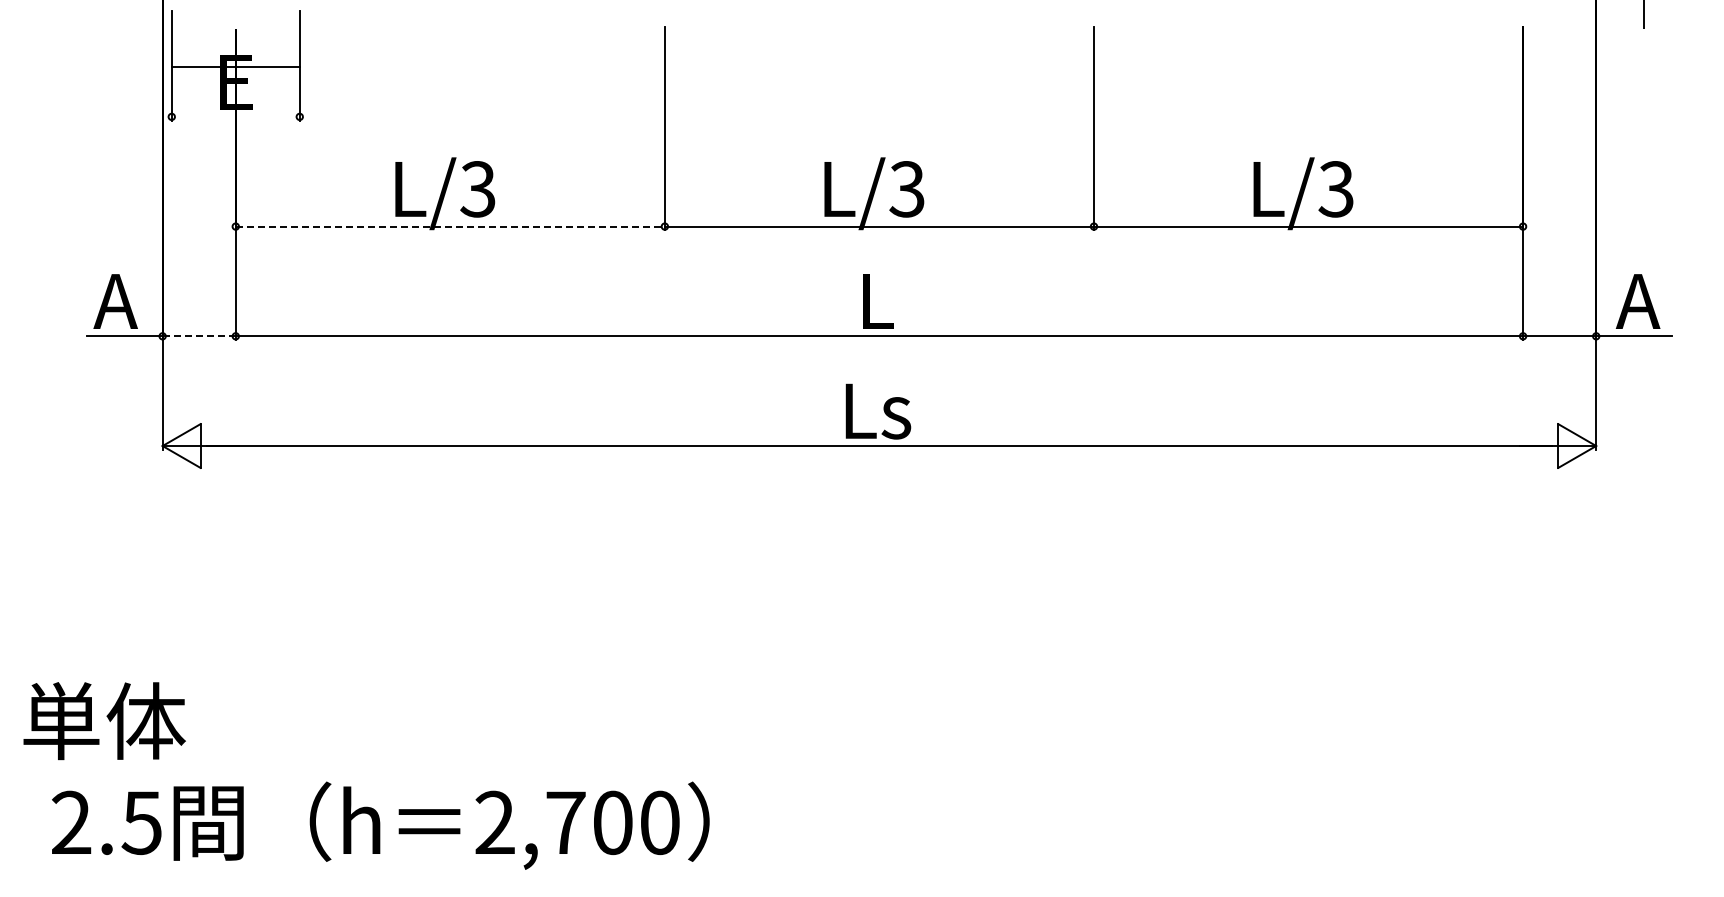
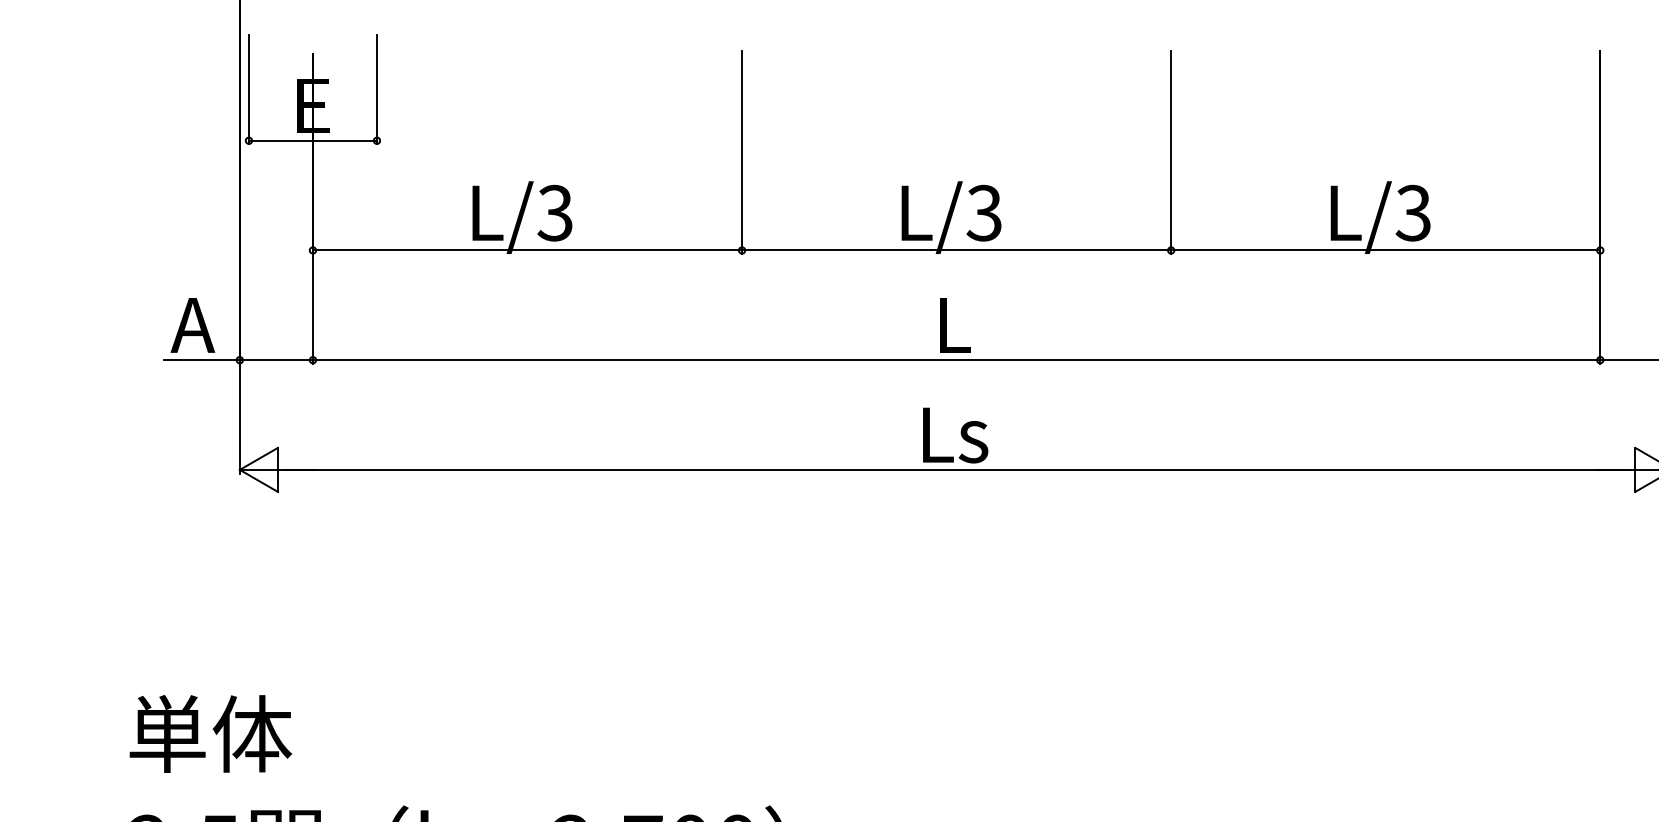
line: (235, 66) -> (312, 140), moved
line: (450, 226) -> (527, 250), dashed -> solid
line: (199, 336) -> (276, 360), dashed -> solid
text: (104, 721) -> (210, 734), moved

